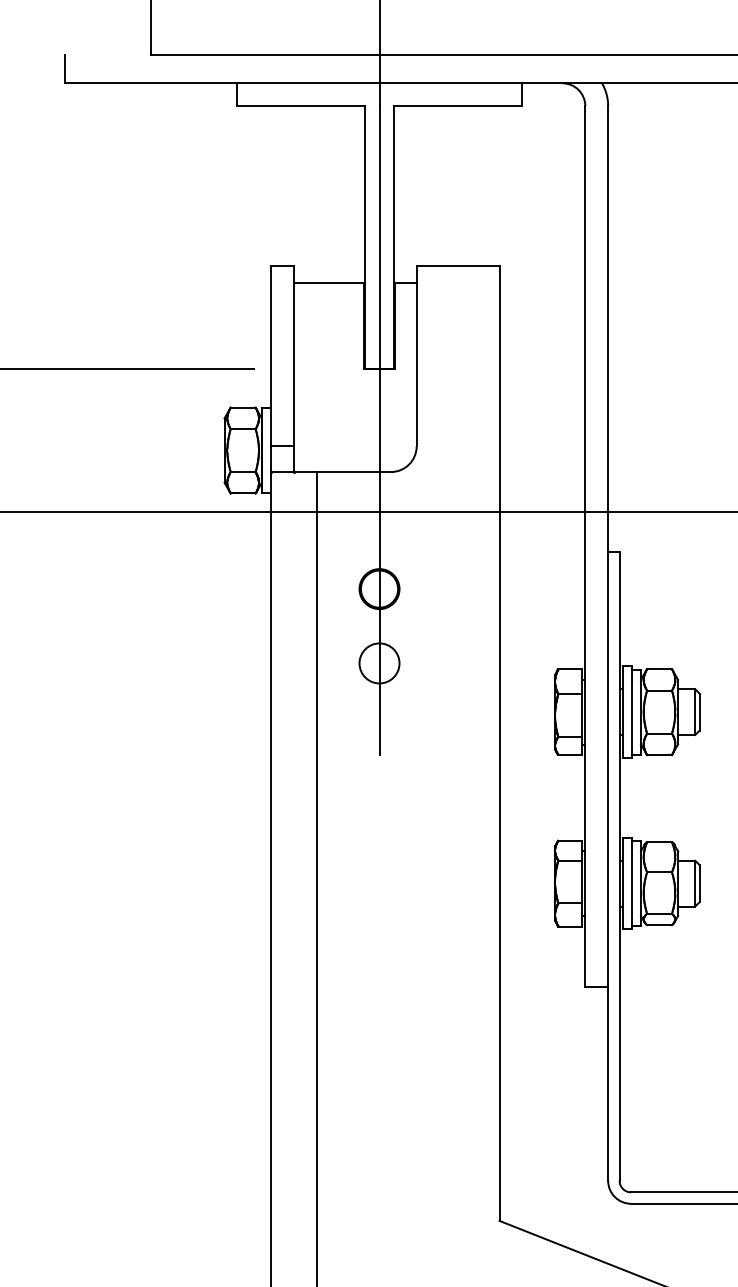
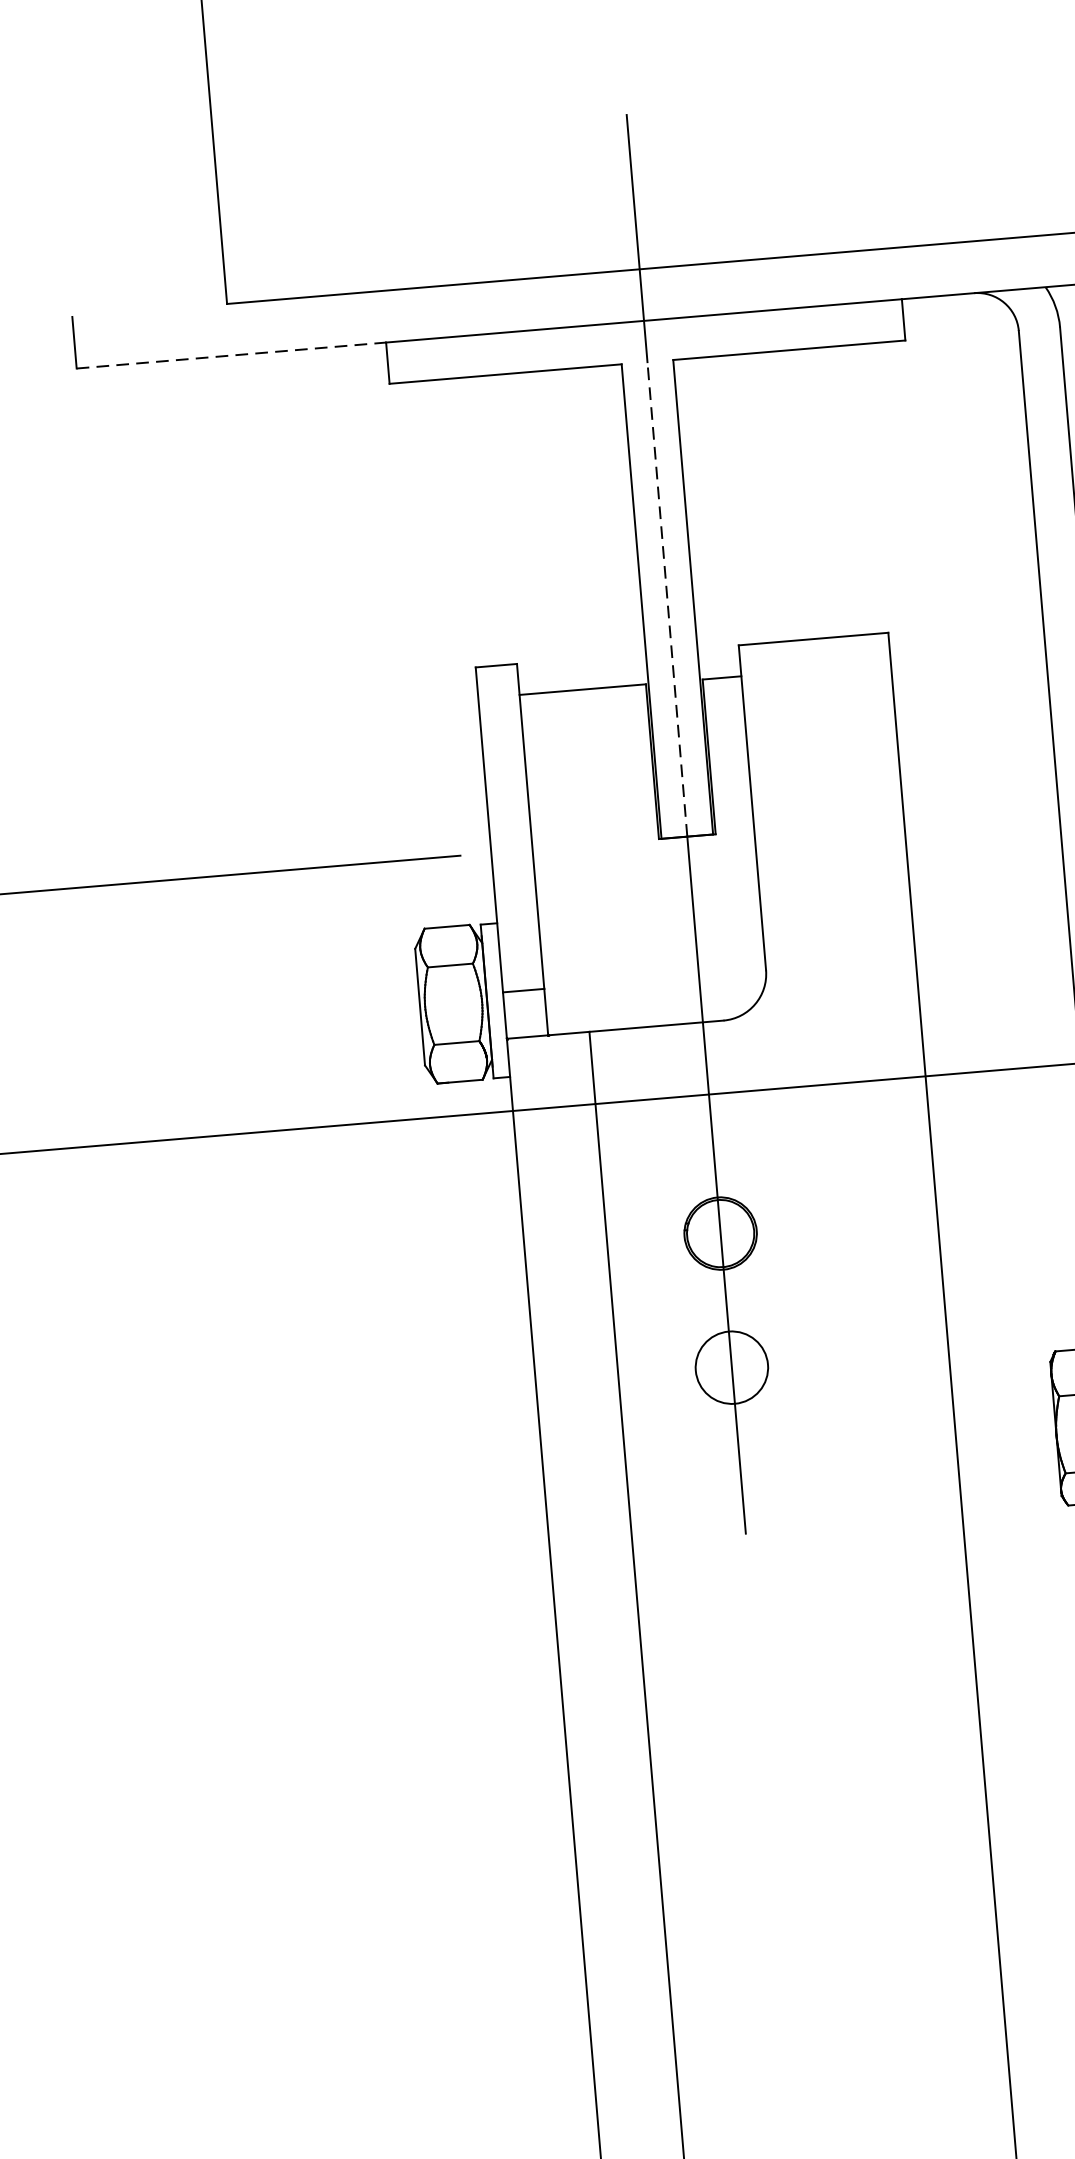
line: (150, 83) -> (230, 355), solid -> dashed
line: (379, 237) -> (667, 599), solid -> dashed

